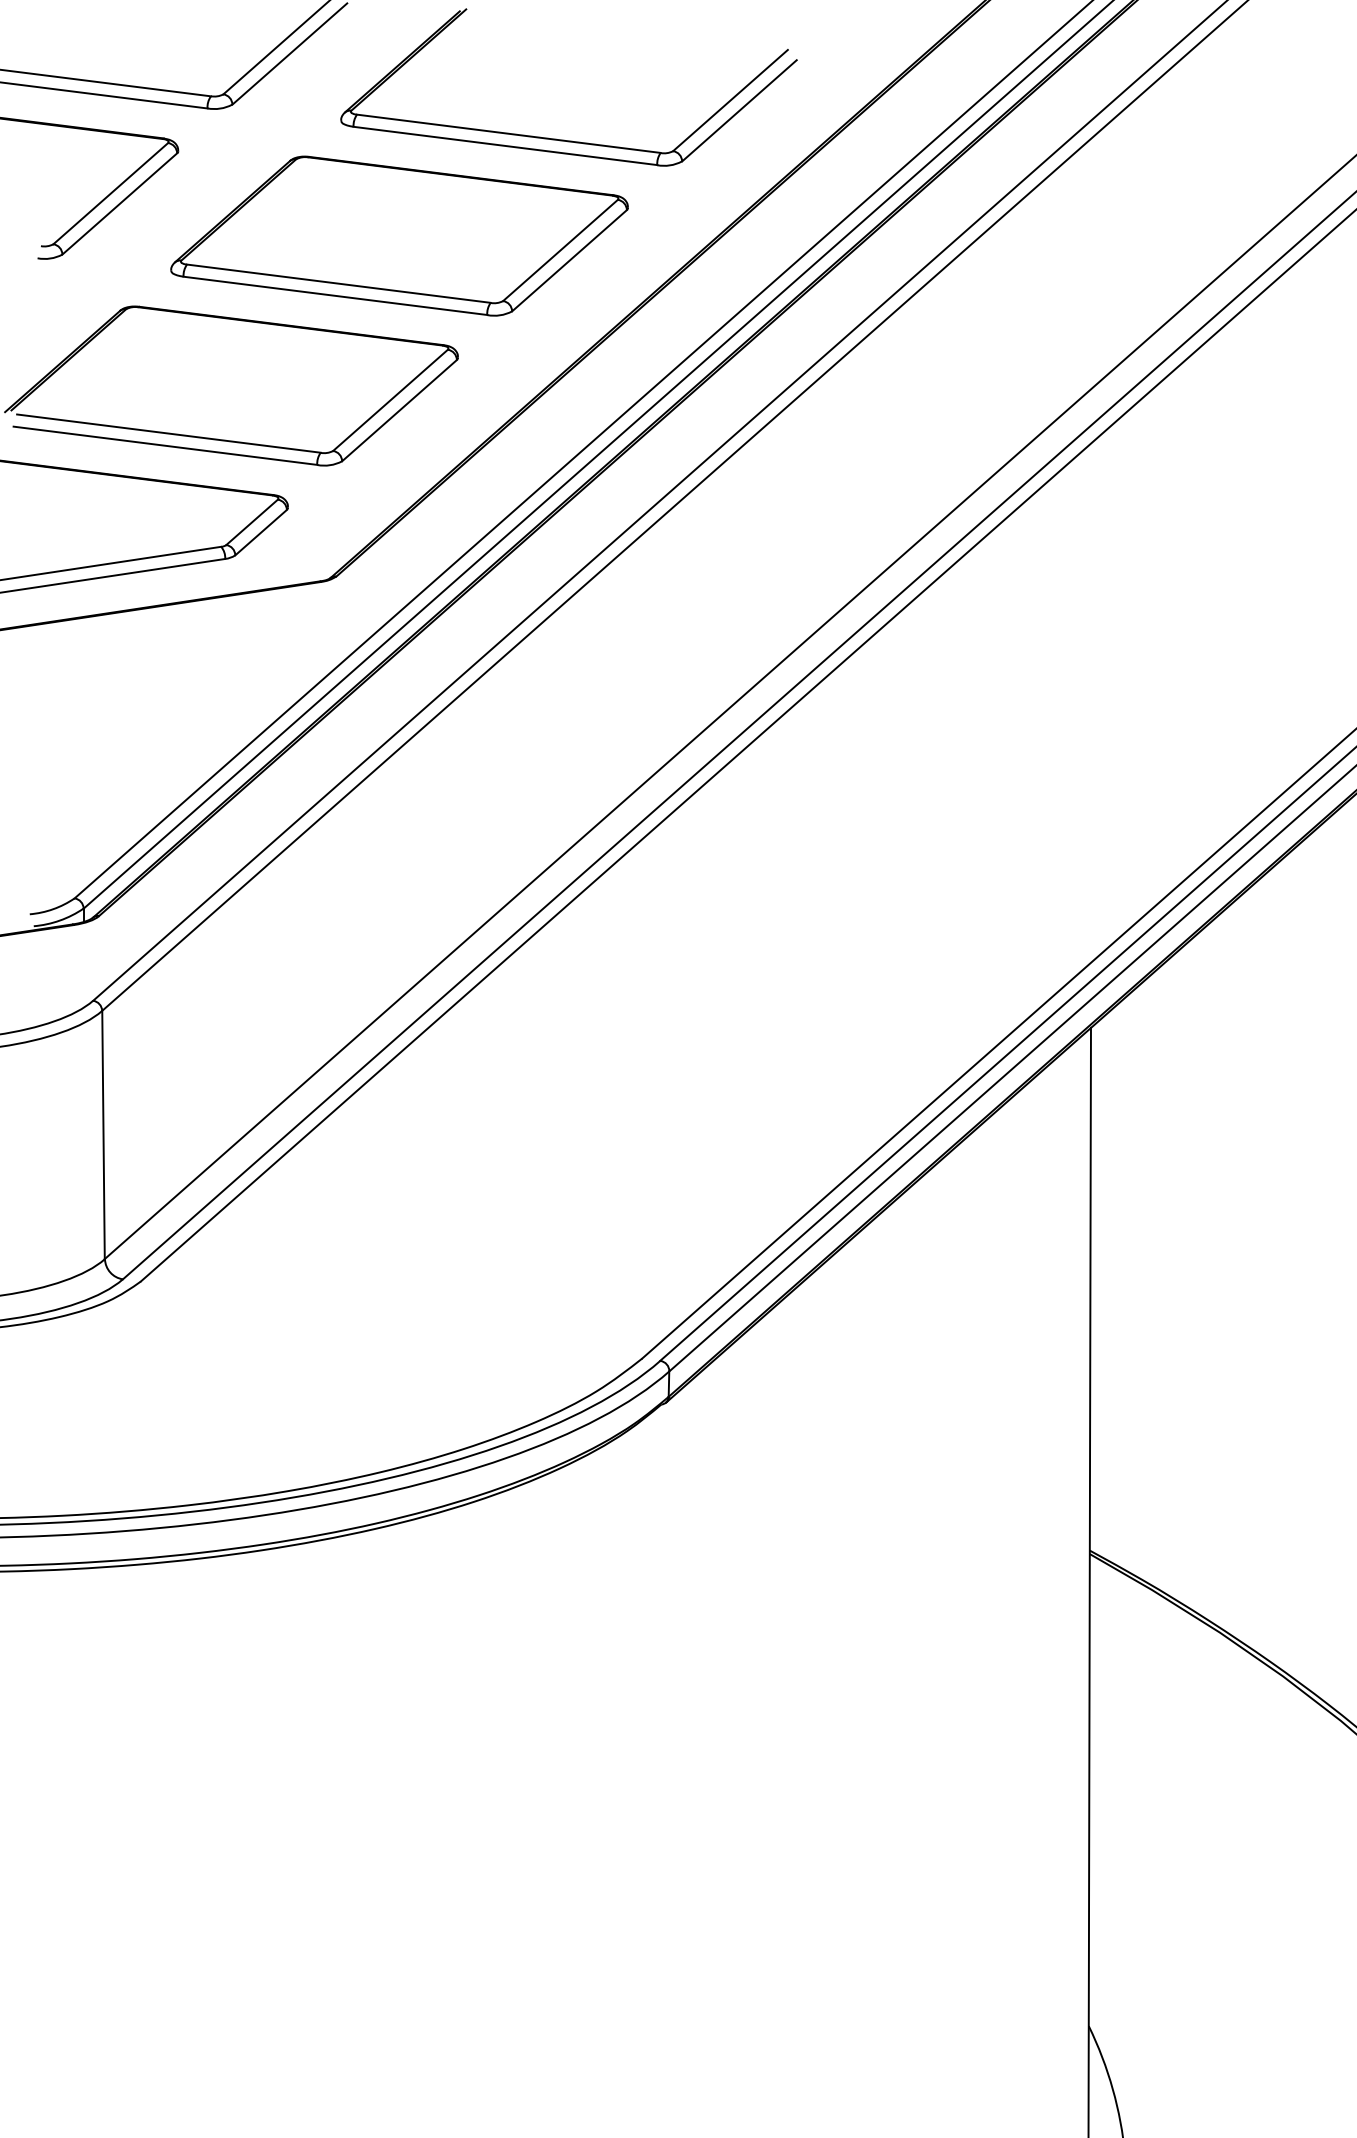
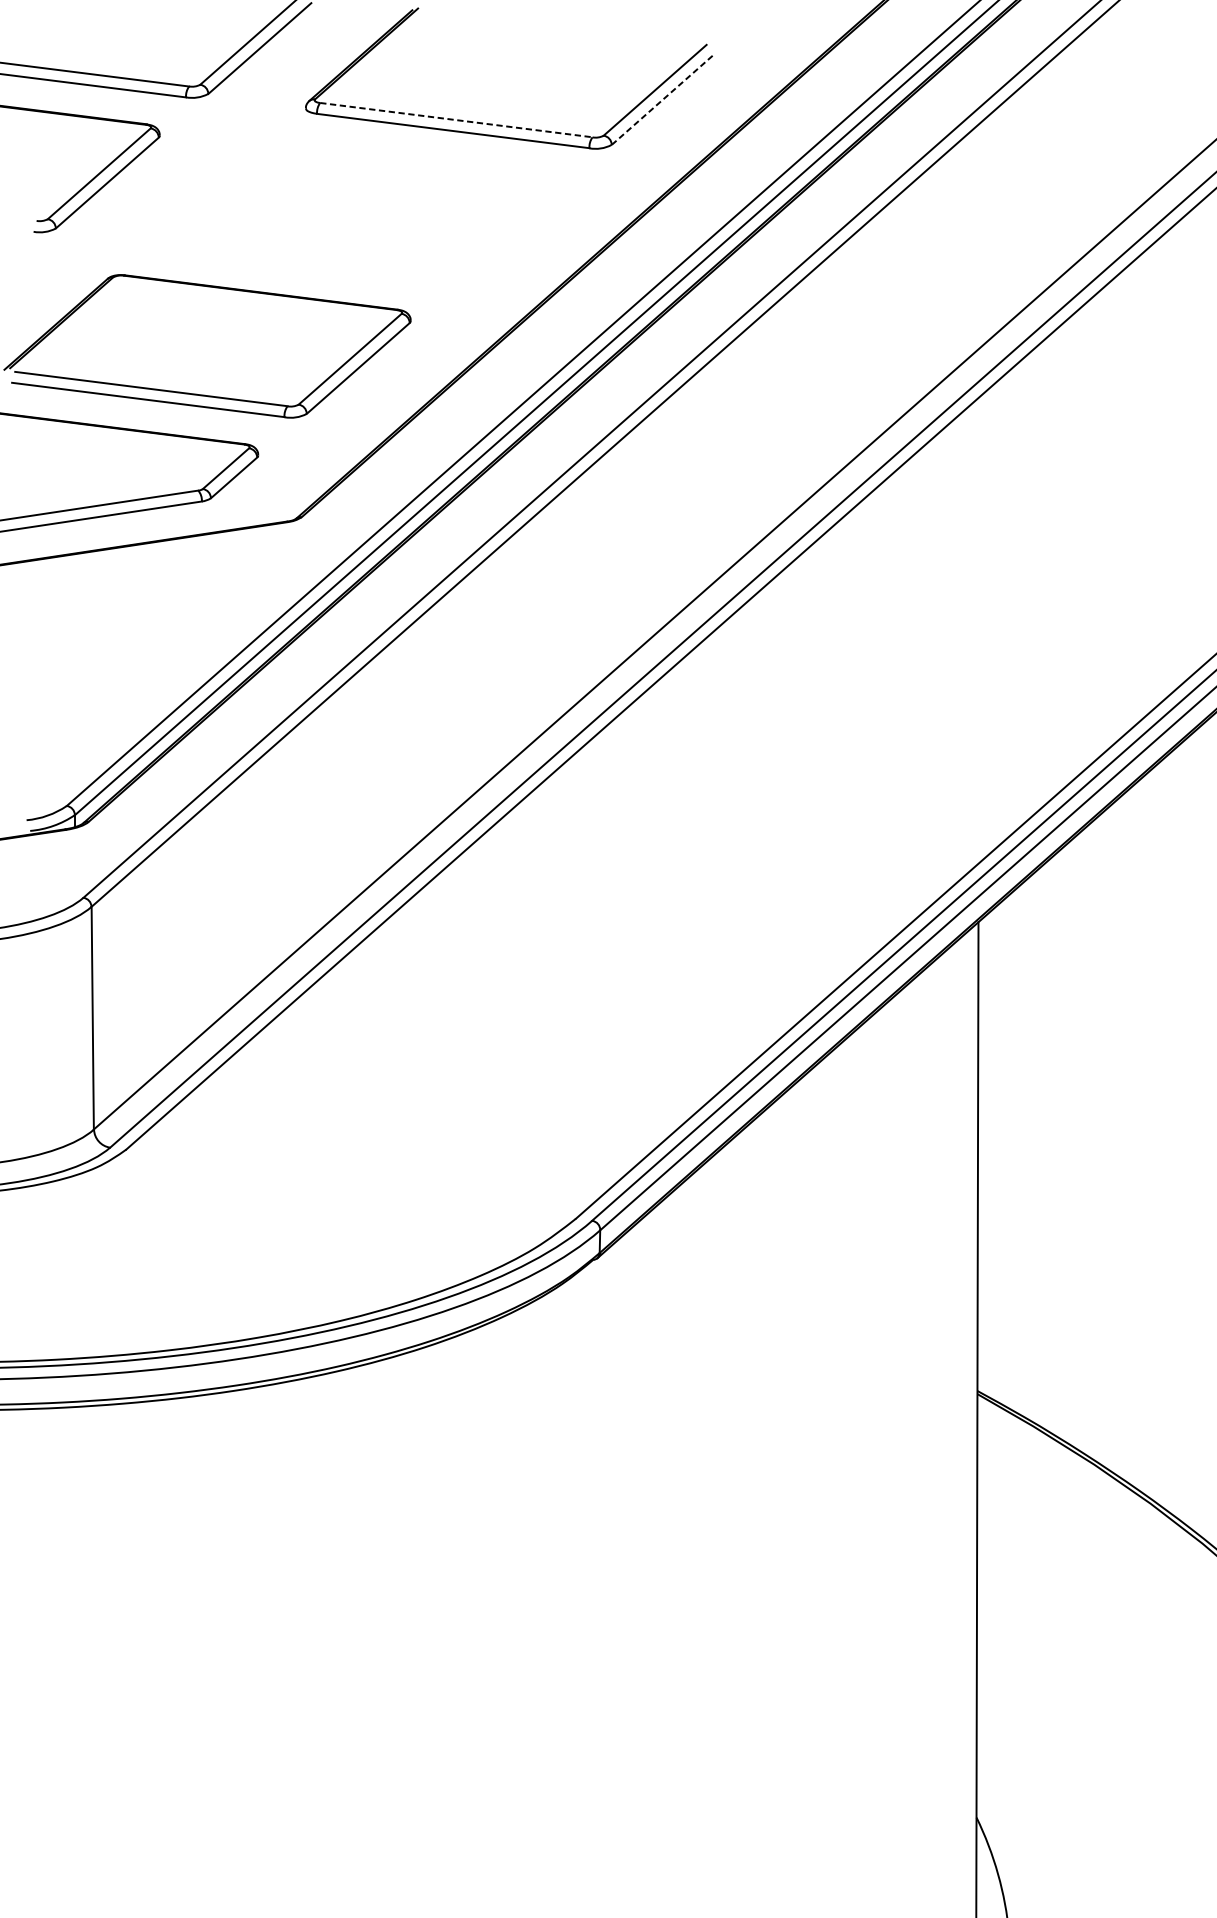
line: (739, 110) -> (663, 99), solid -> dashed
line: (508, 133) -> (456, 119), solid -> dashed
part: (399, 235) -> (358, 211), removed

